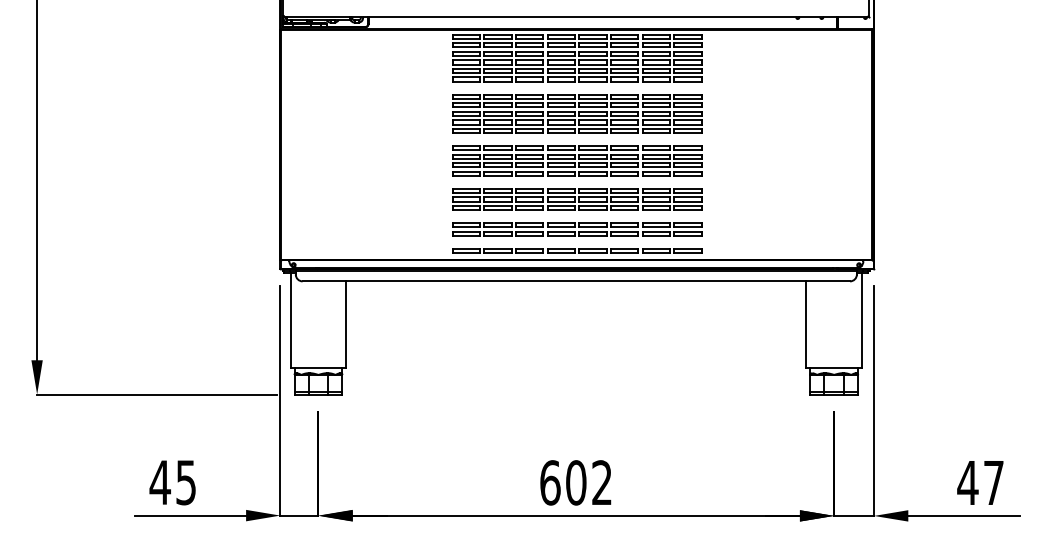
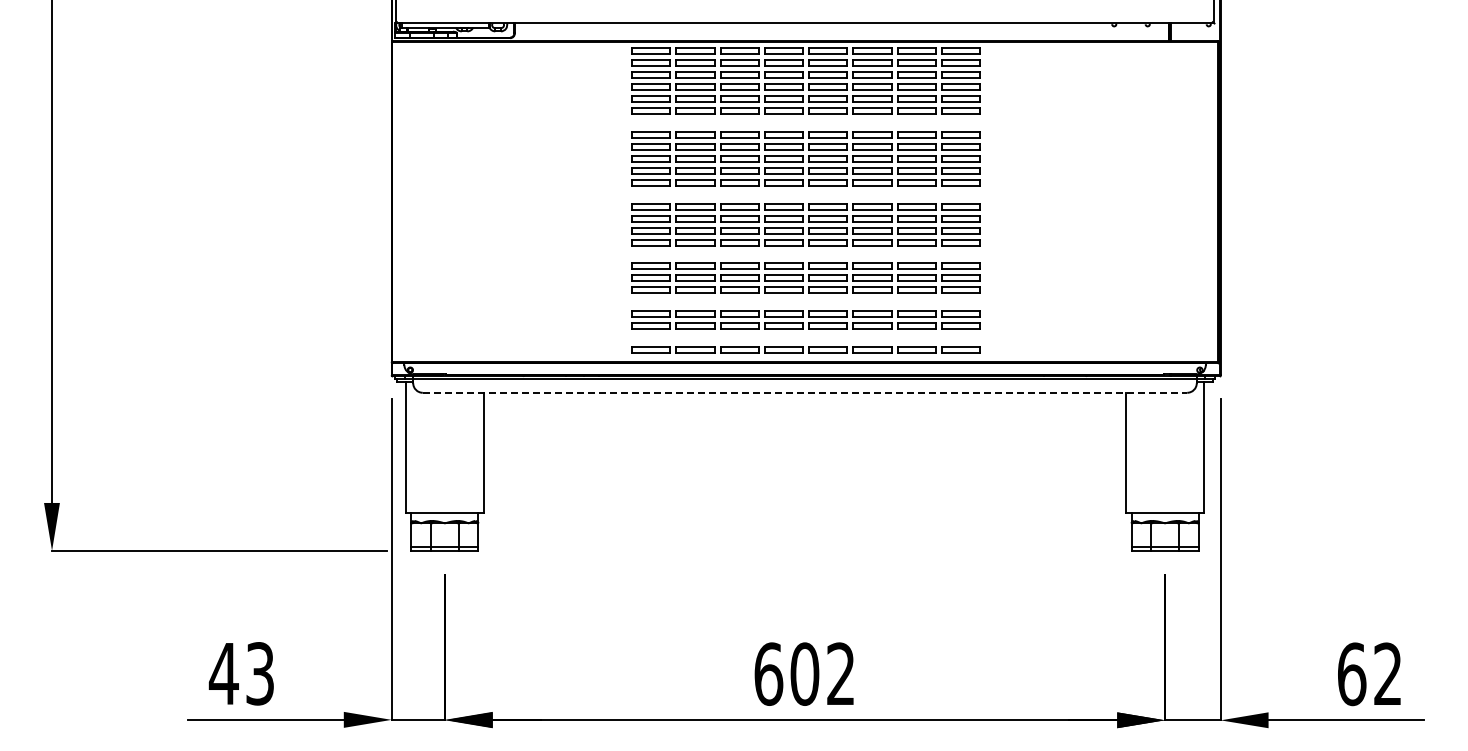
line: (576, 281) -> (805, 392), solid -> dashed
text: (186, 482) -> (260, 673), 45 -> 43
text: (979, 483) -> (1368, 674), 47 -> 62

